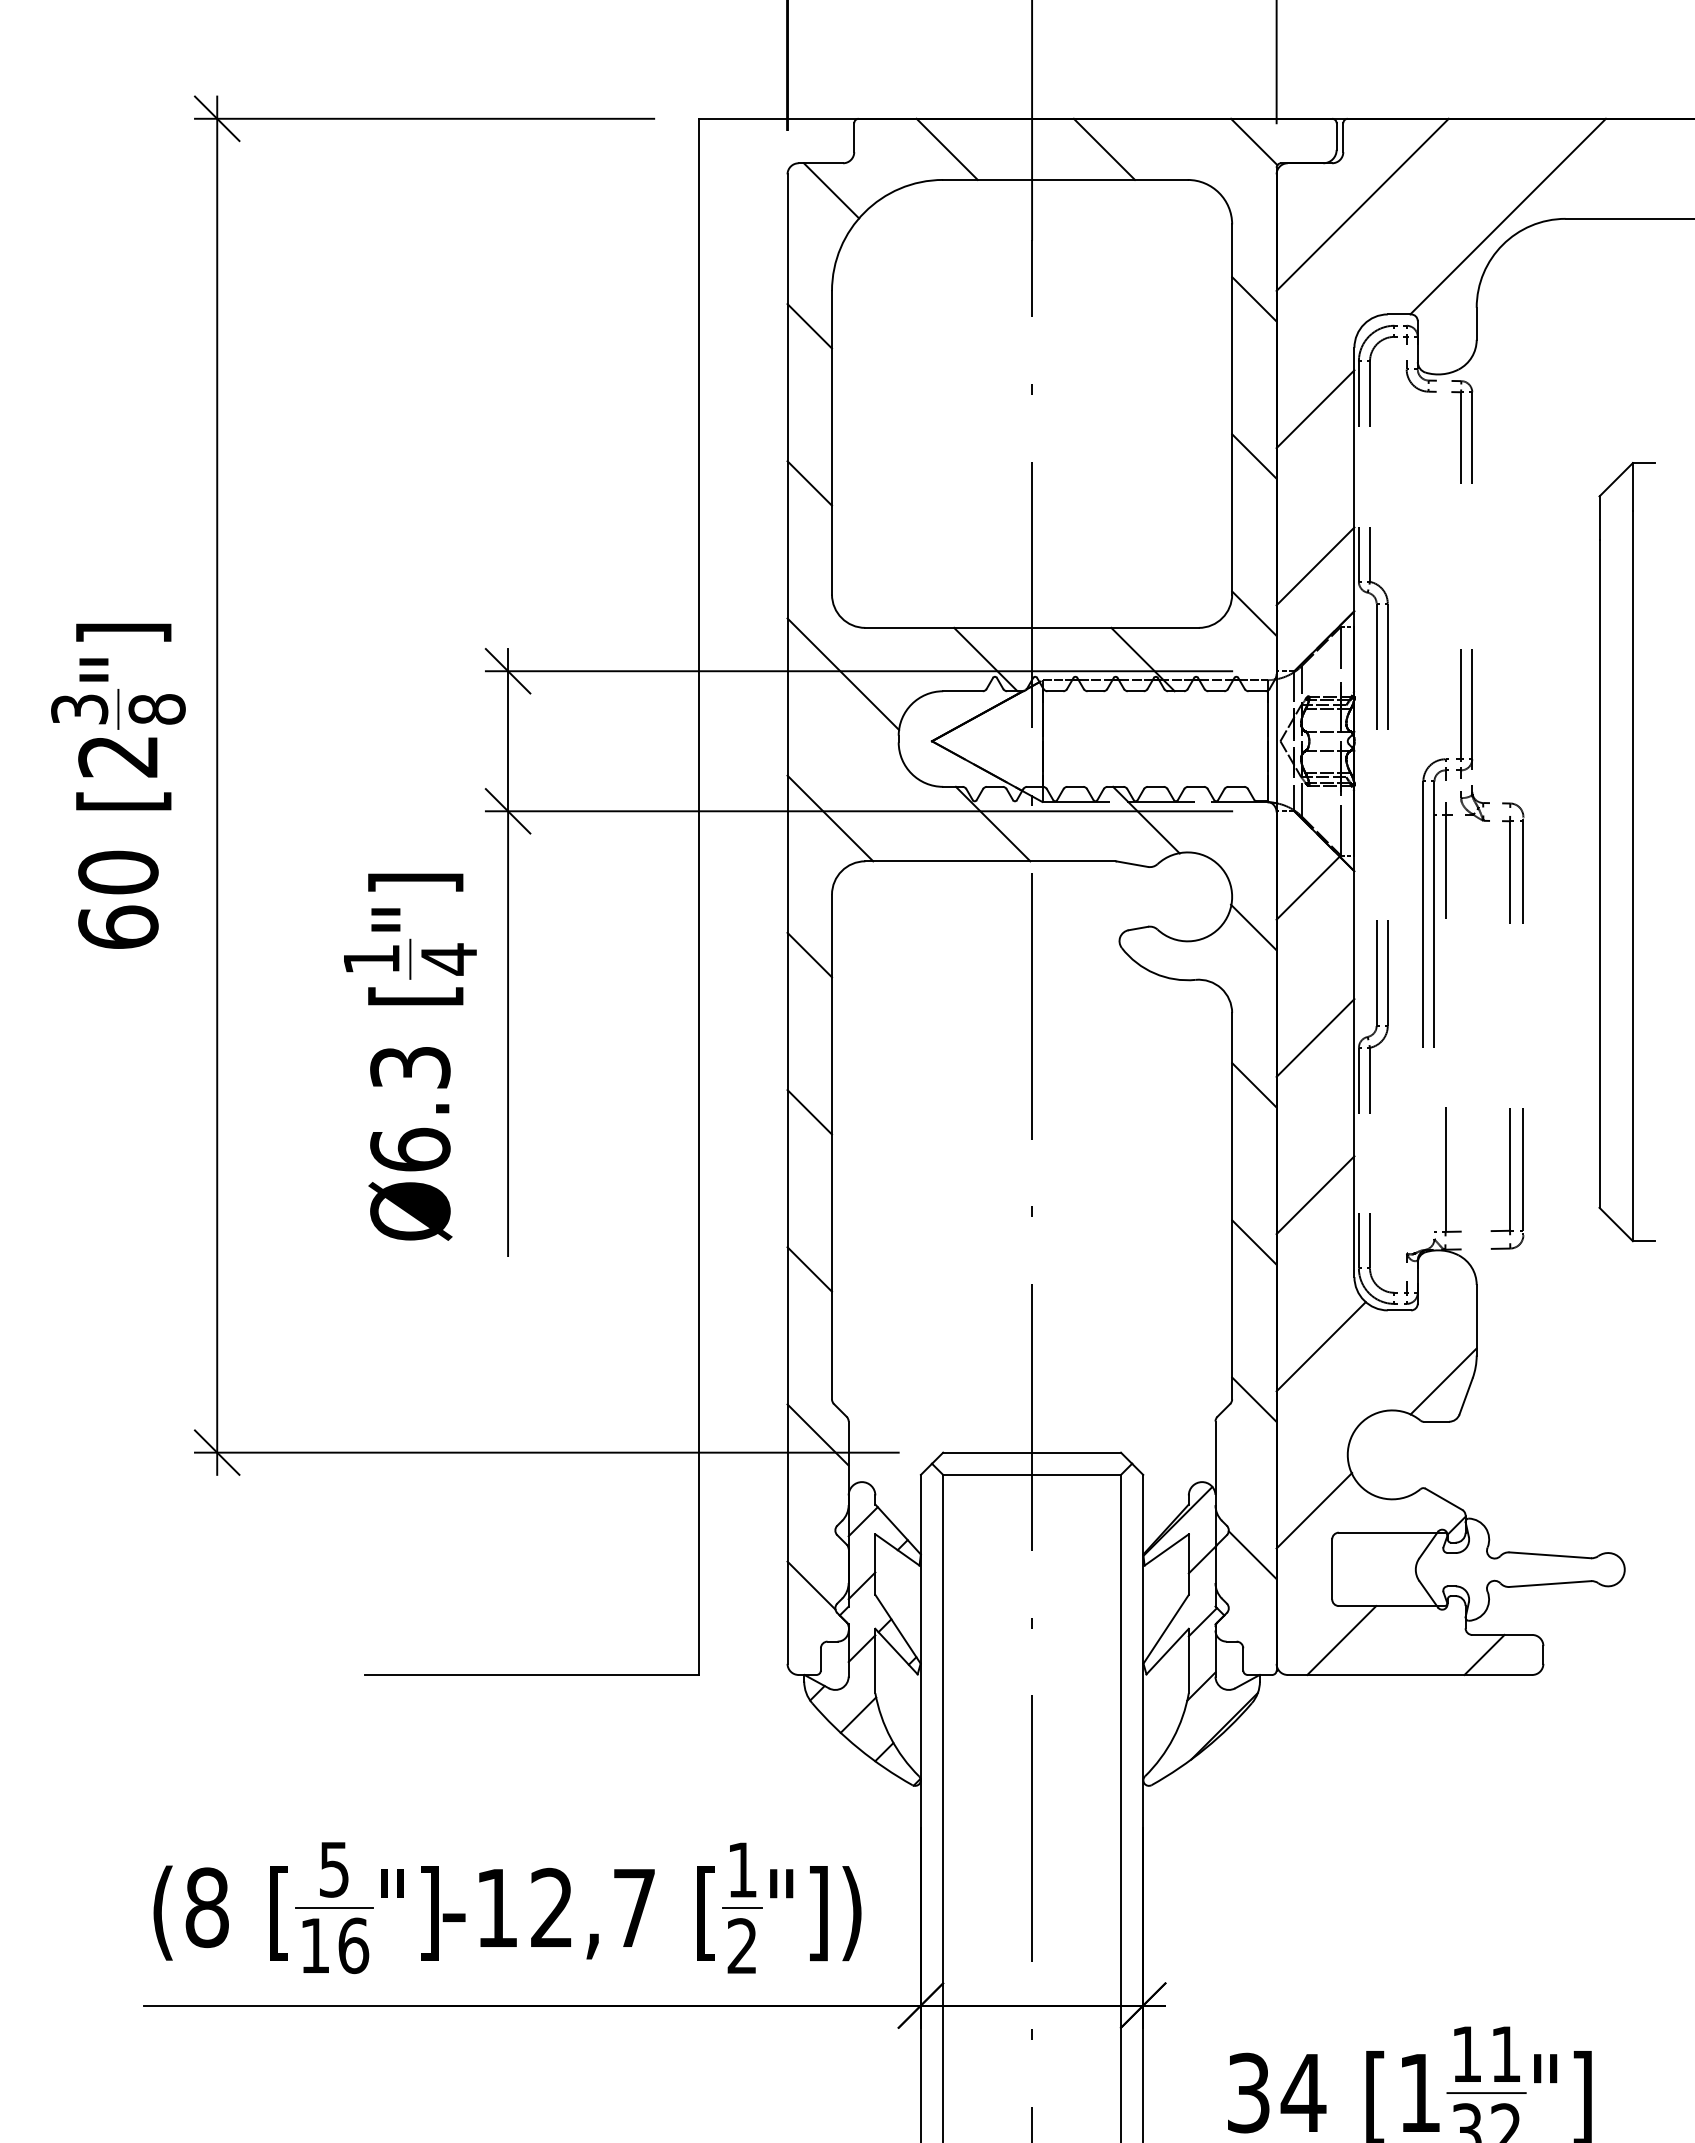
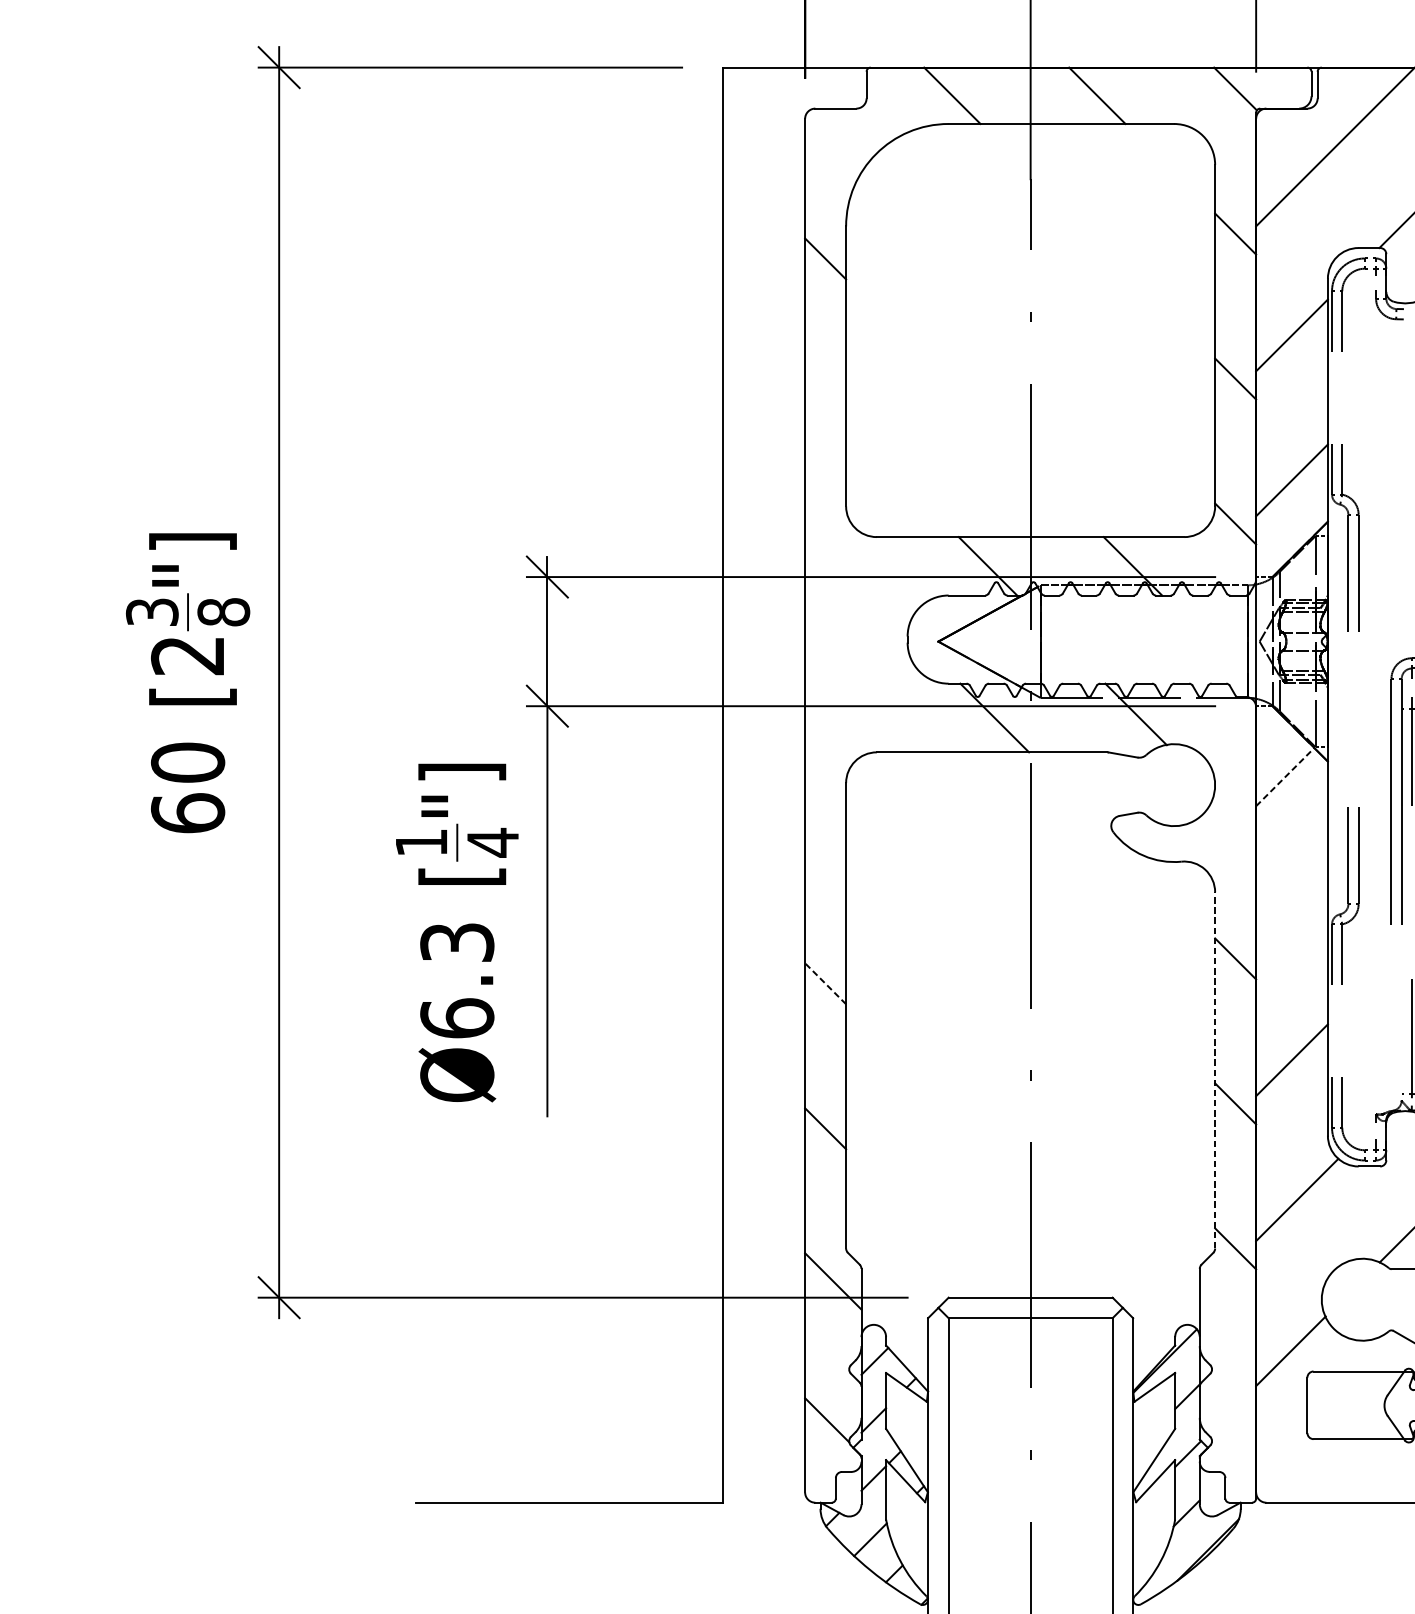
line: (831, 190) -> (845, 133), removed
line: (809, 483) -> (825, 403), removed
line: (843, 674) -> (856, 580), removed
line: (830, 818) -> (844, 712), removed
line: (1308, 888) -> (1285, 777), solid -> dashed
line: (1253, 927) -> (1234, 813), removed
line: (809, 954) -> (825, 838), removed
line: (1315, 1037) -> (1291, 914), removed
line: (809, 1111) -> (825, 983), solid -> dashed
line: (1232, 1205) -> (1215, 1069), solid -> dashed
line: (1252, 1555) -> (1233, 1392), removed
line: (1341, 1640) -> (1315, 1470), removed

